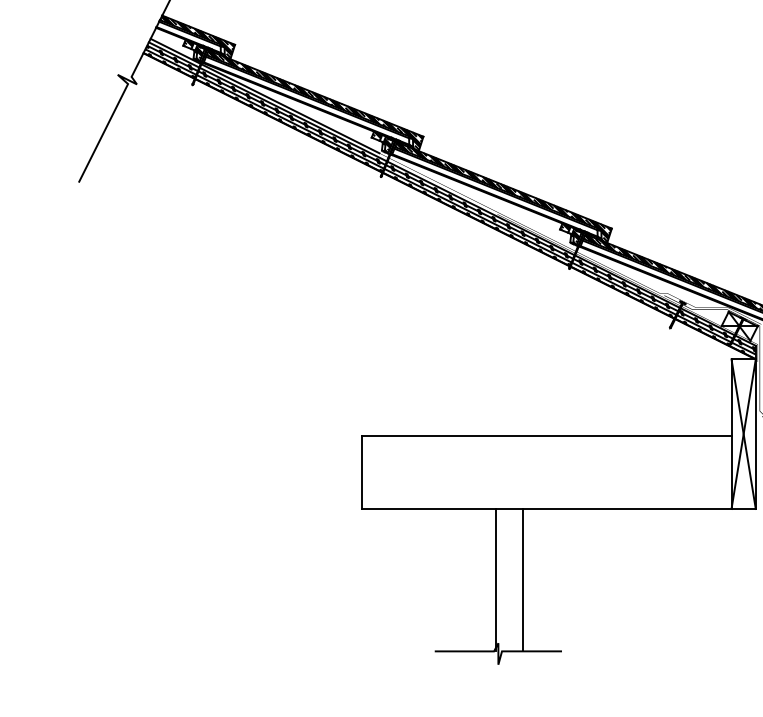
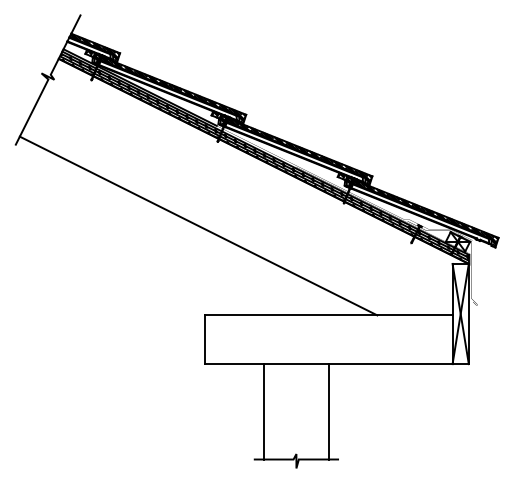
line: (352, 301) -> (198, 225), added
line: (495, 579) -> (263, 411), moved
line: (522, 579) -> (328, 411), moved

